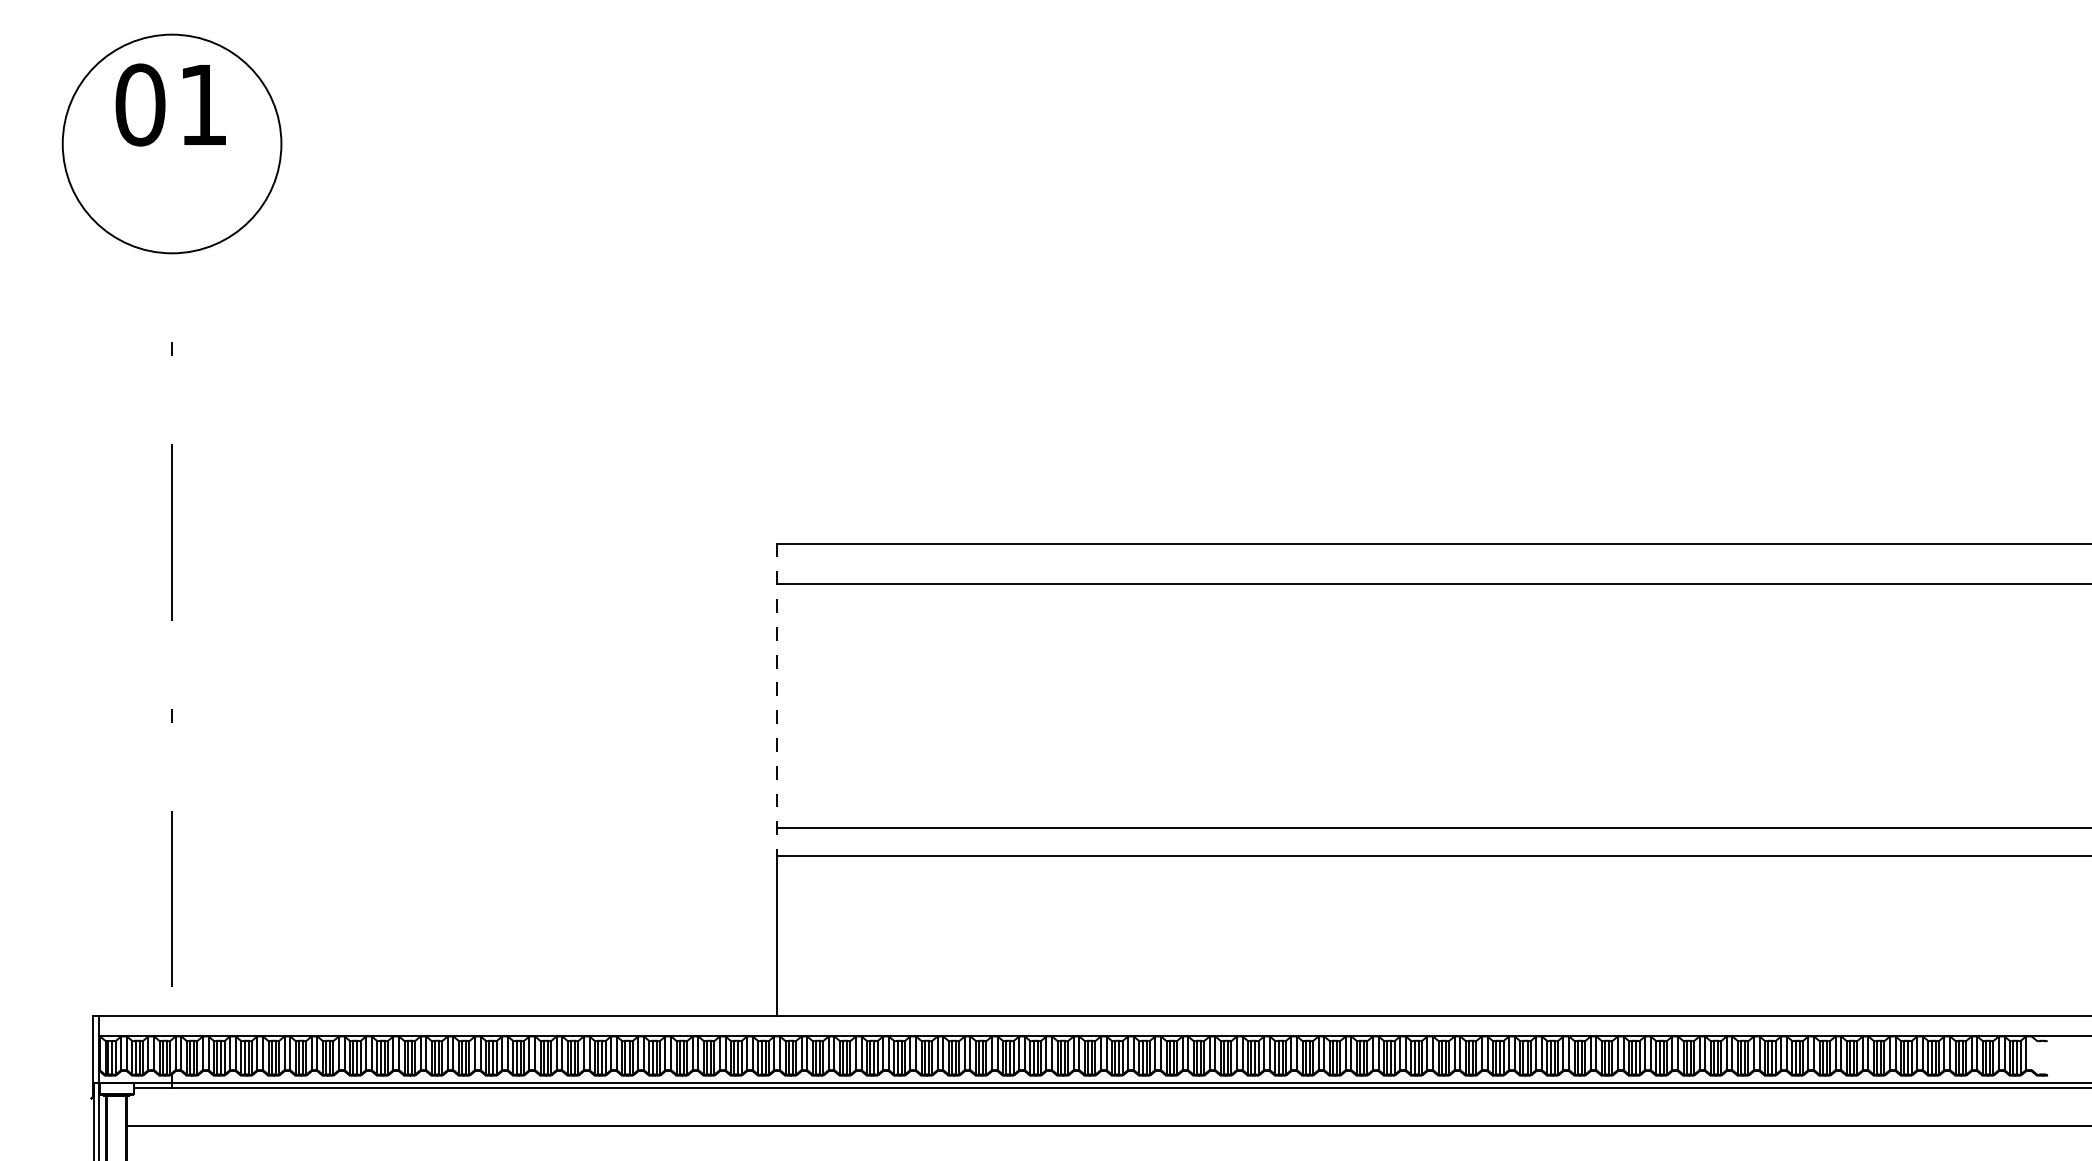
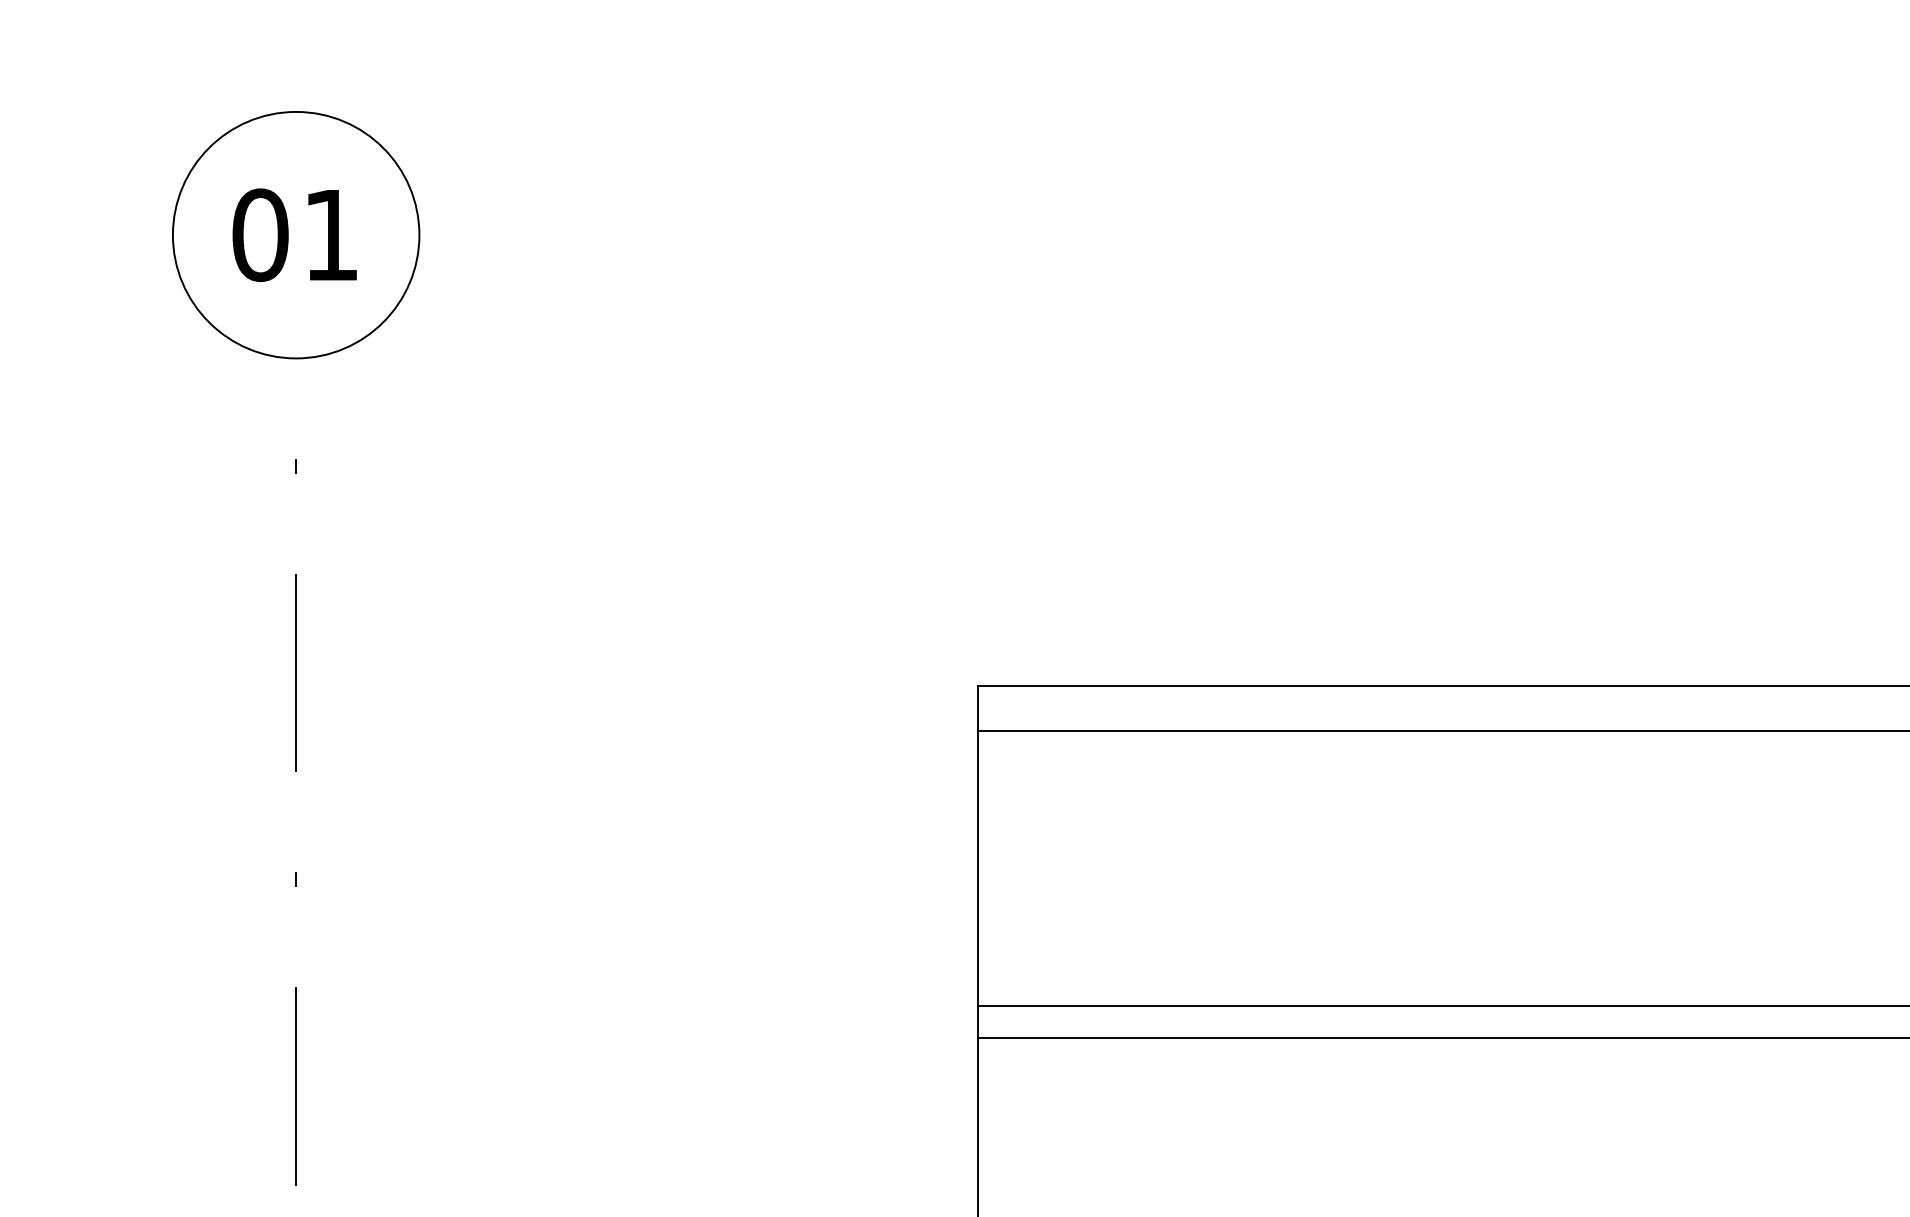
text: (170, 104) -> (294, 234), moved
line: (776, 700) -> (977, 862), dashed -> solid

